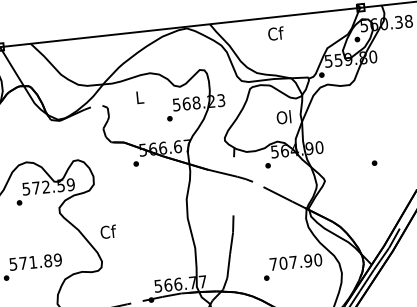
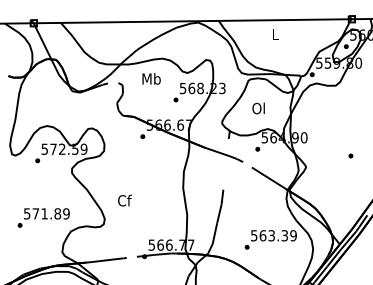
text: (275, 33) -> (275, 34), Cf -> L
text: (139, 96) -> (151, 78), L -> Mb
text: (283, 117) -> (258, 108), moved
text: (108, 231) -> (124, 200), moved
text: (295, 261) -> (273, 235), 707.90 -> 563.39

